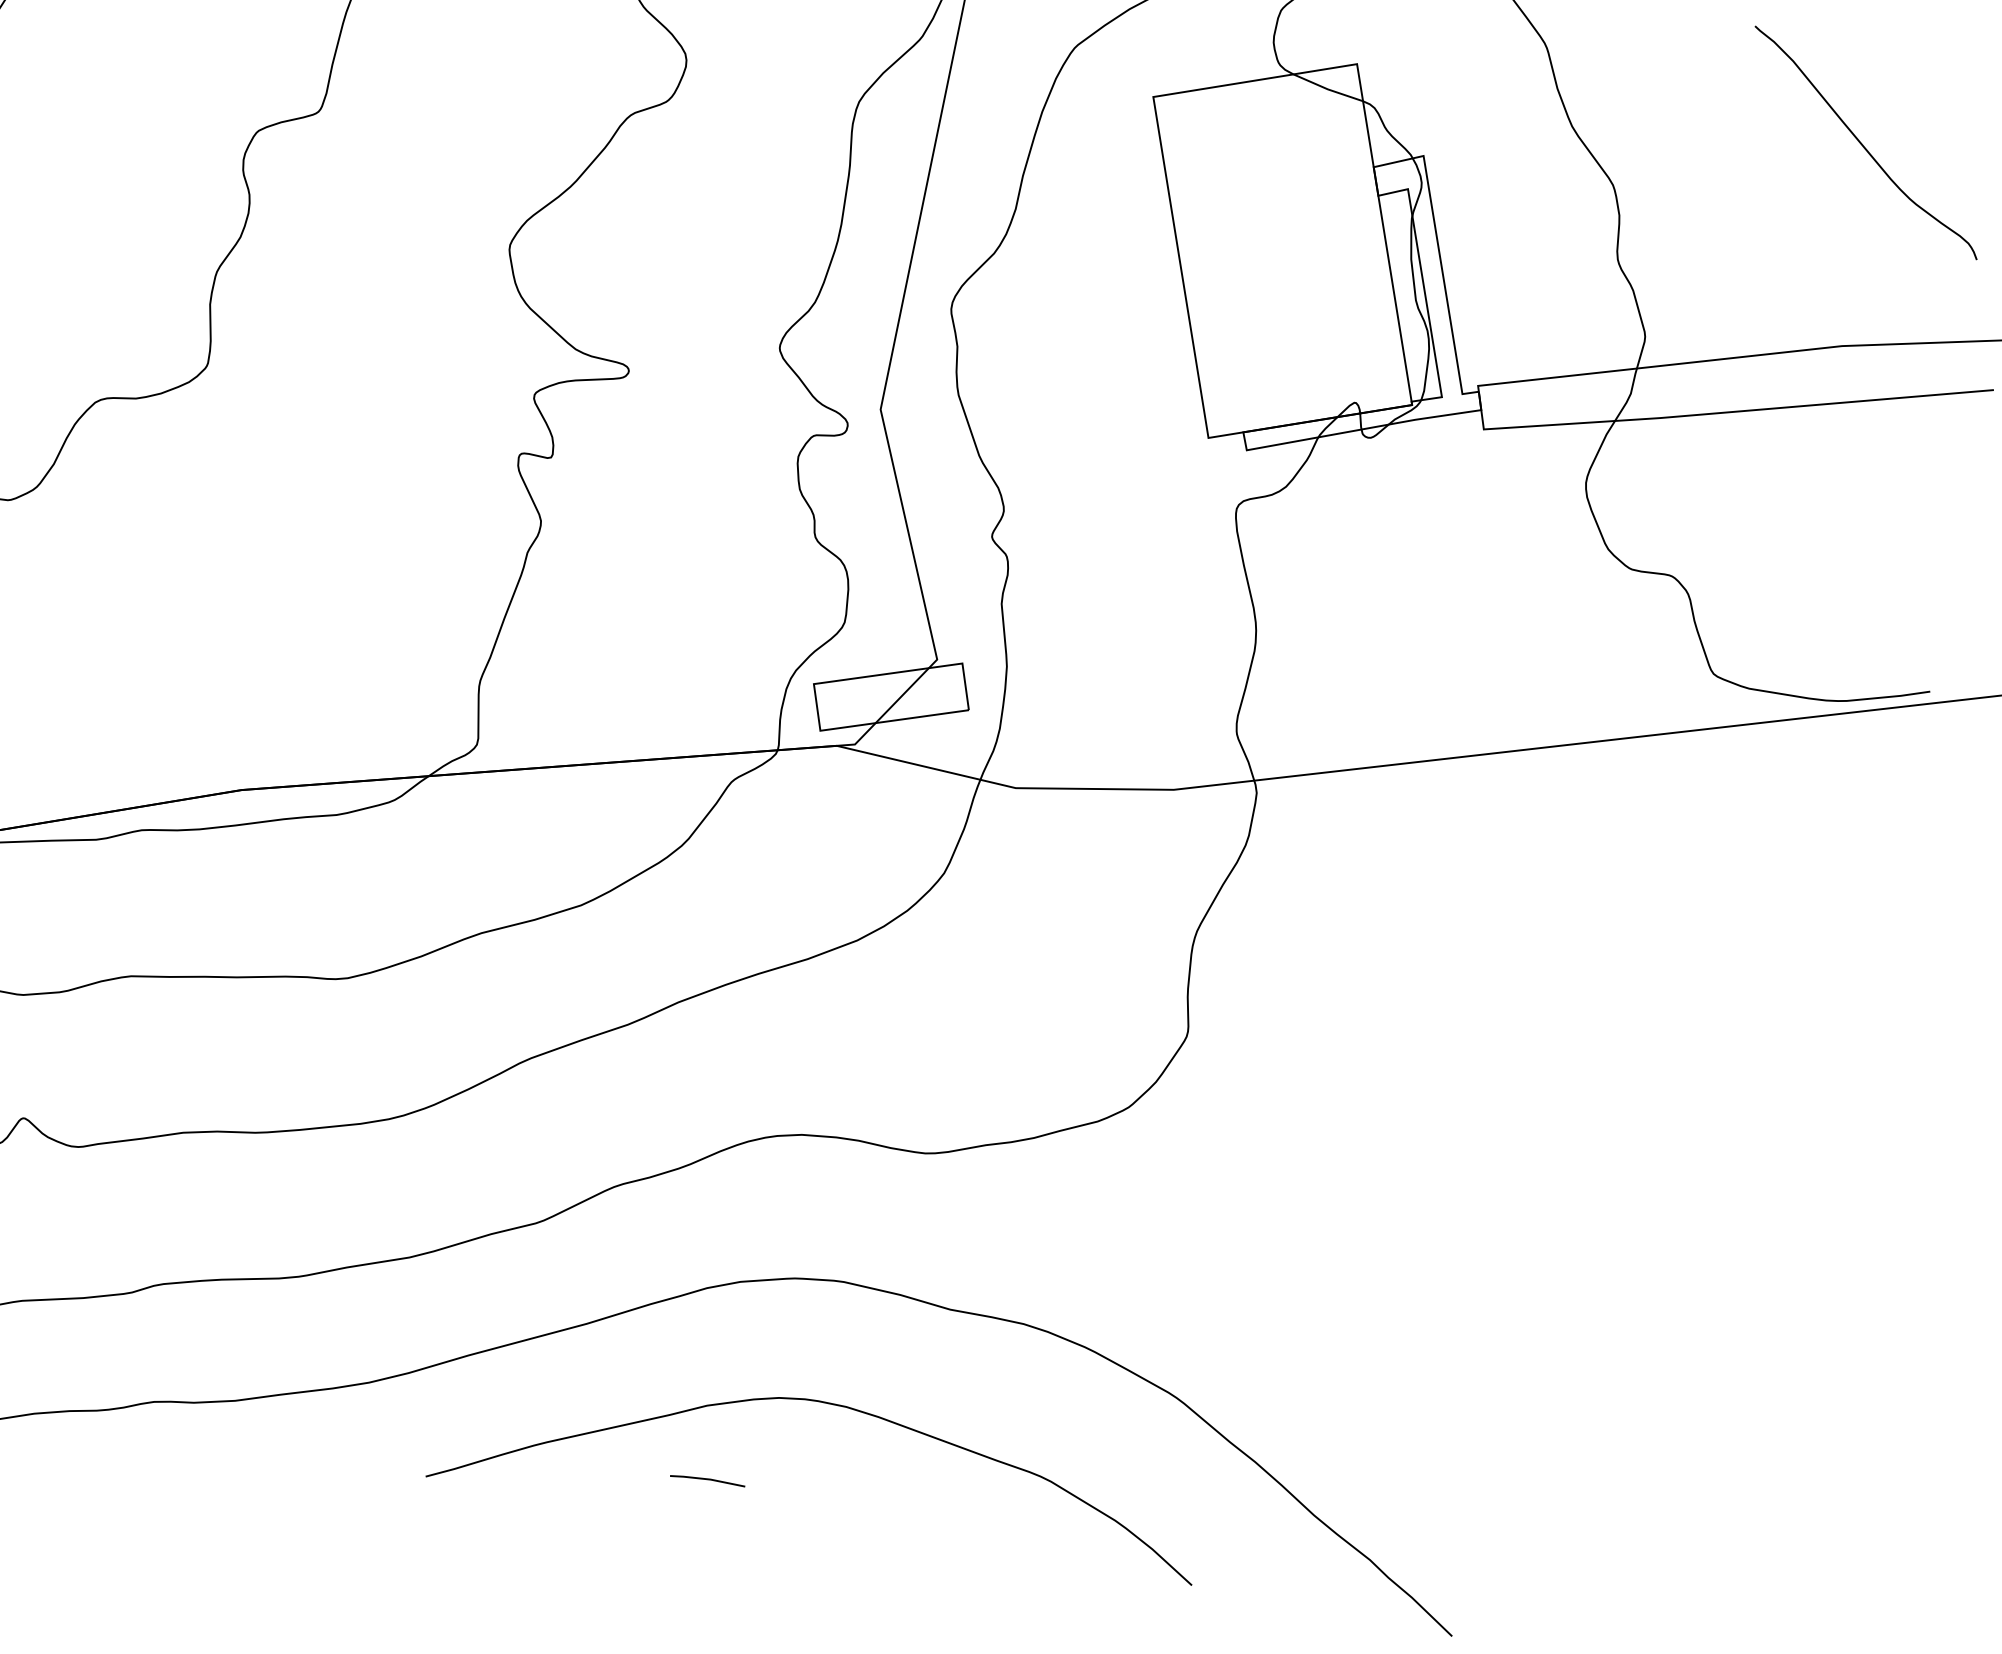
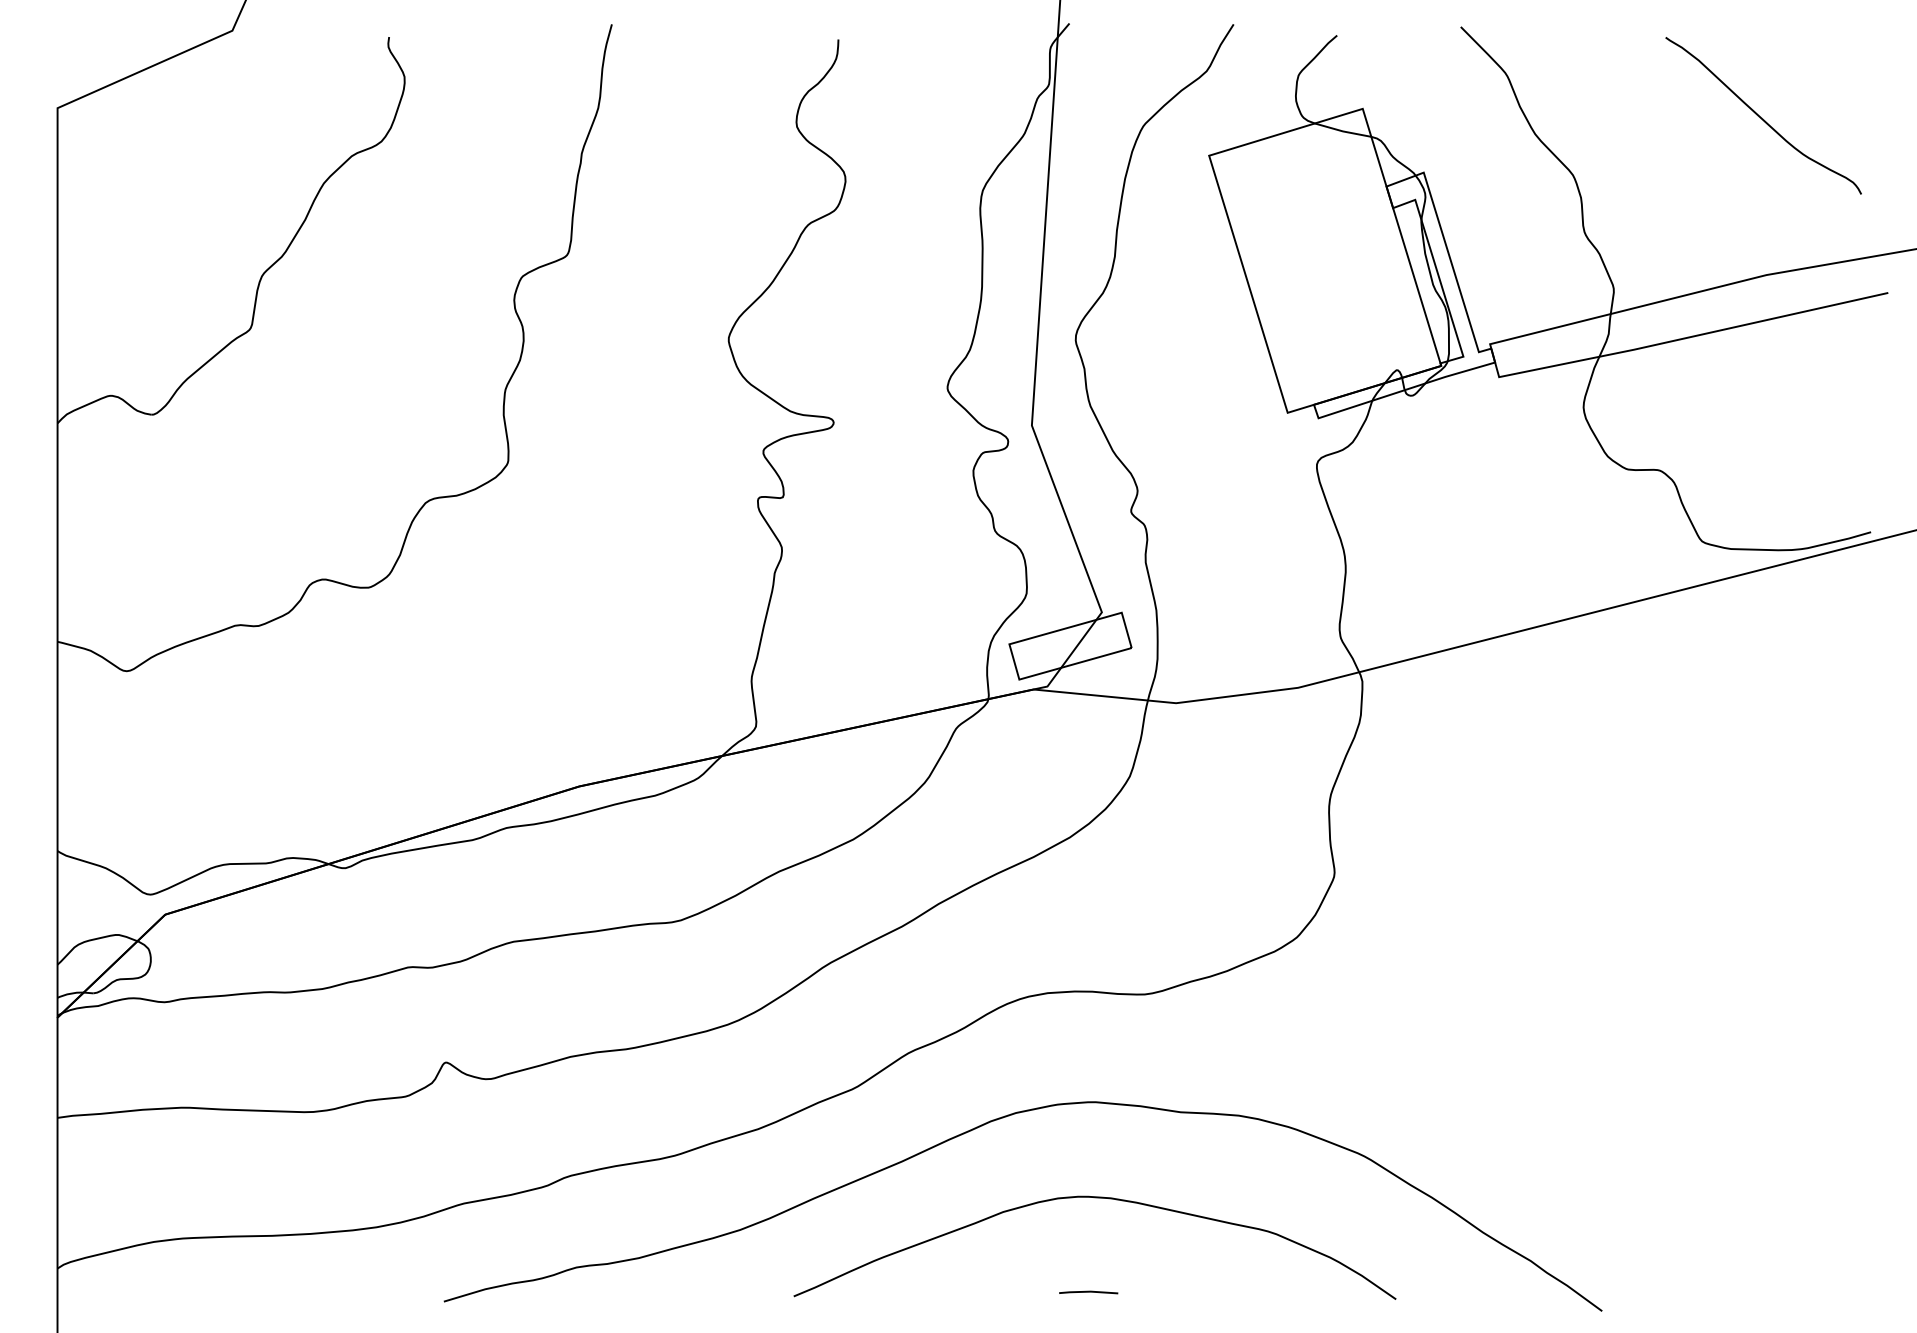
line: (707, 1480) -> (1088, 1292), moved

